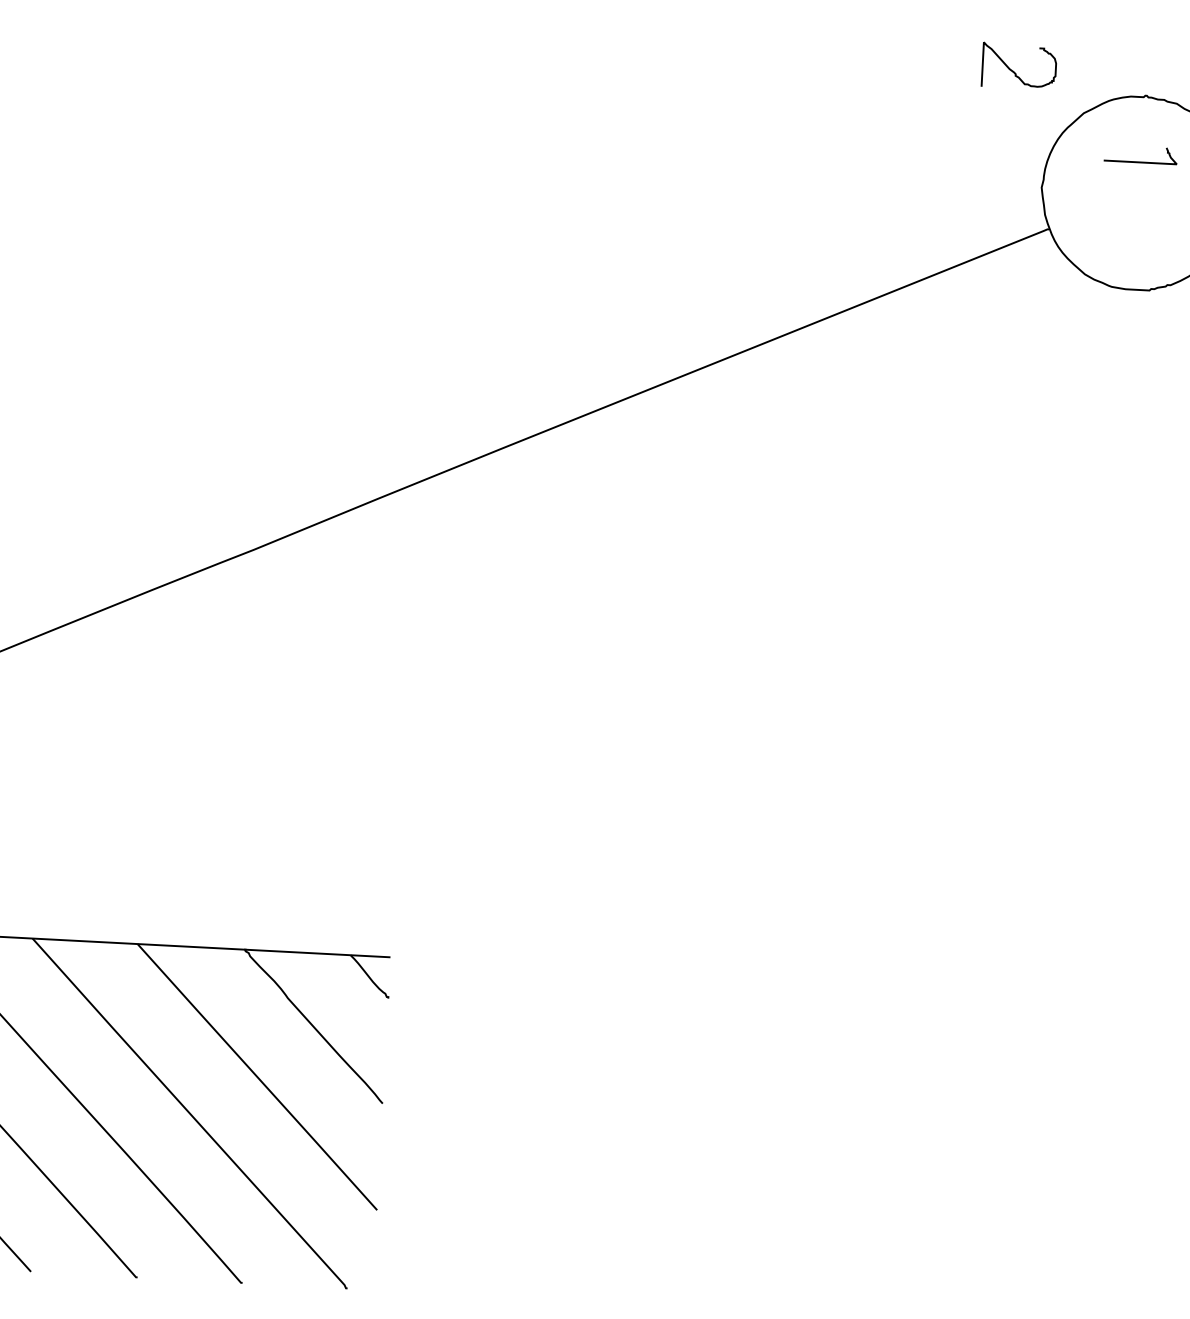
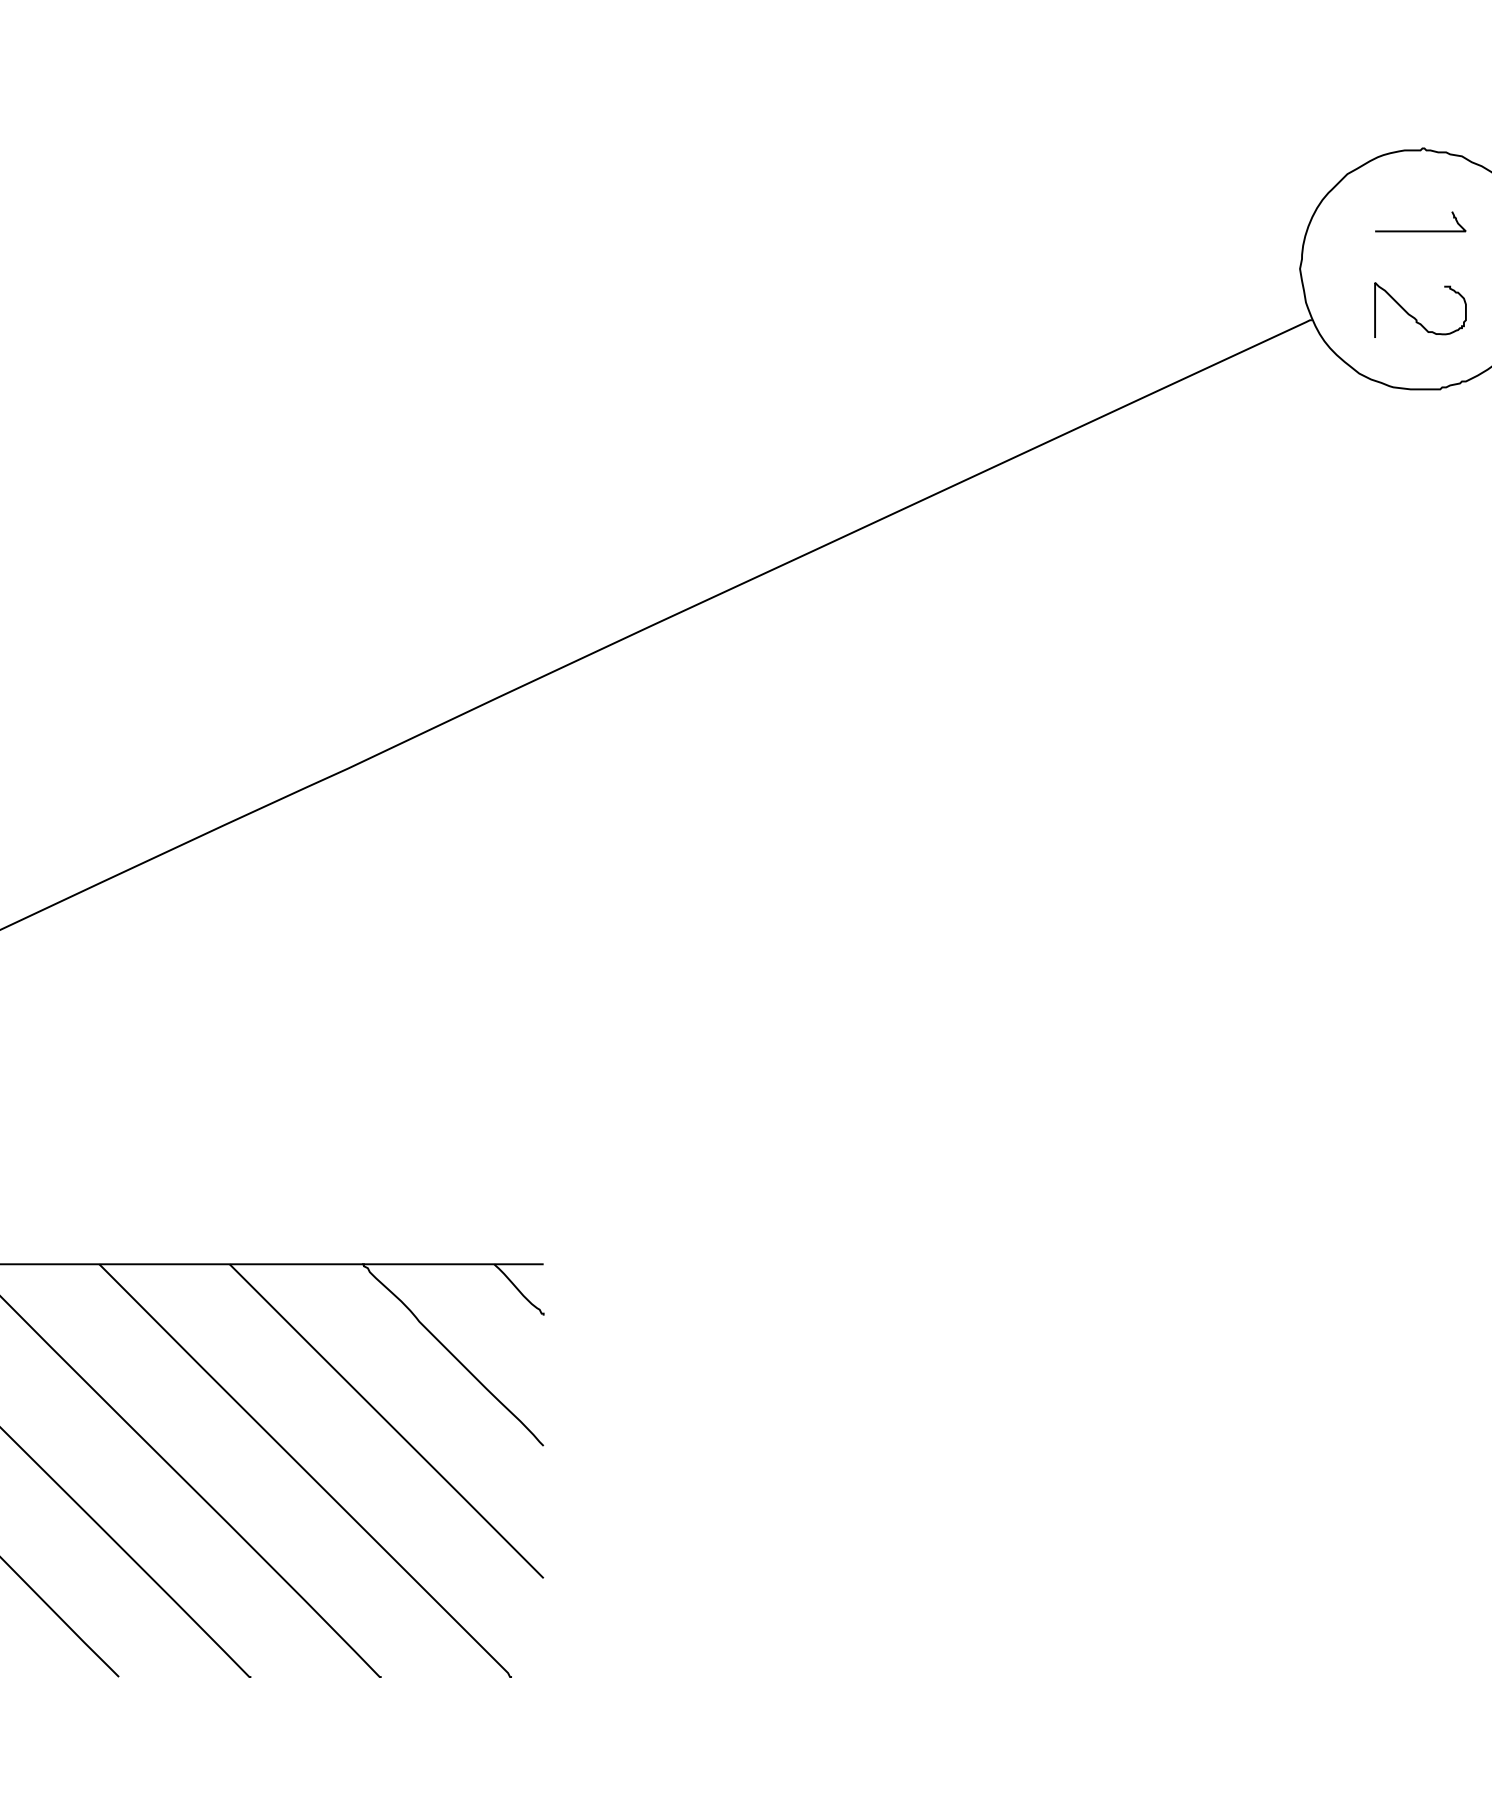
curve: (1014, 71) -> (1415, 317), moved

